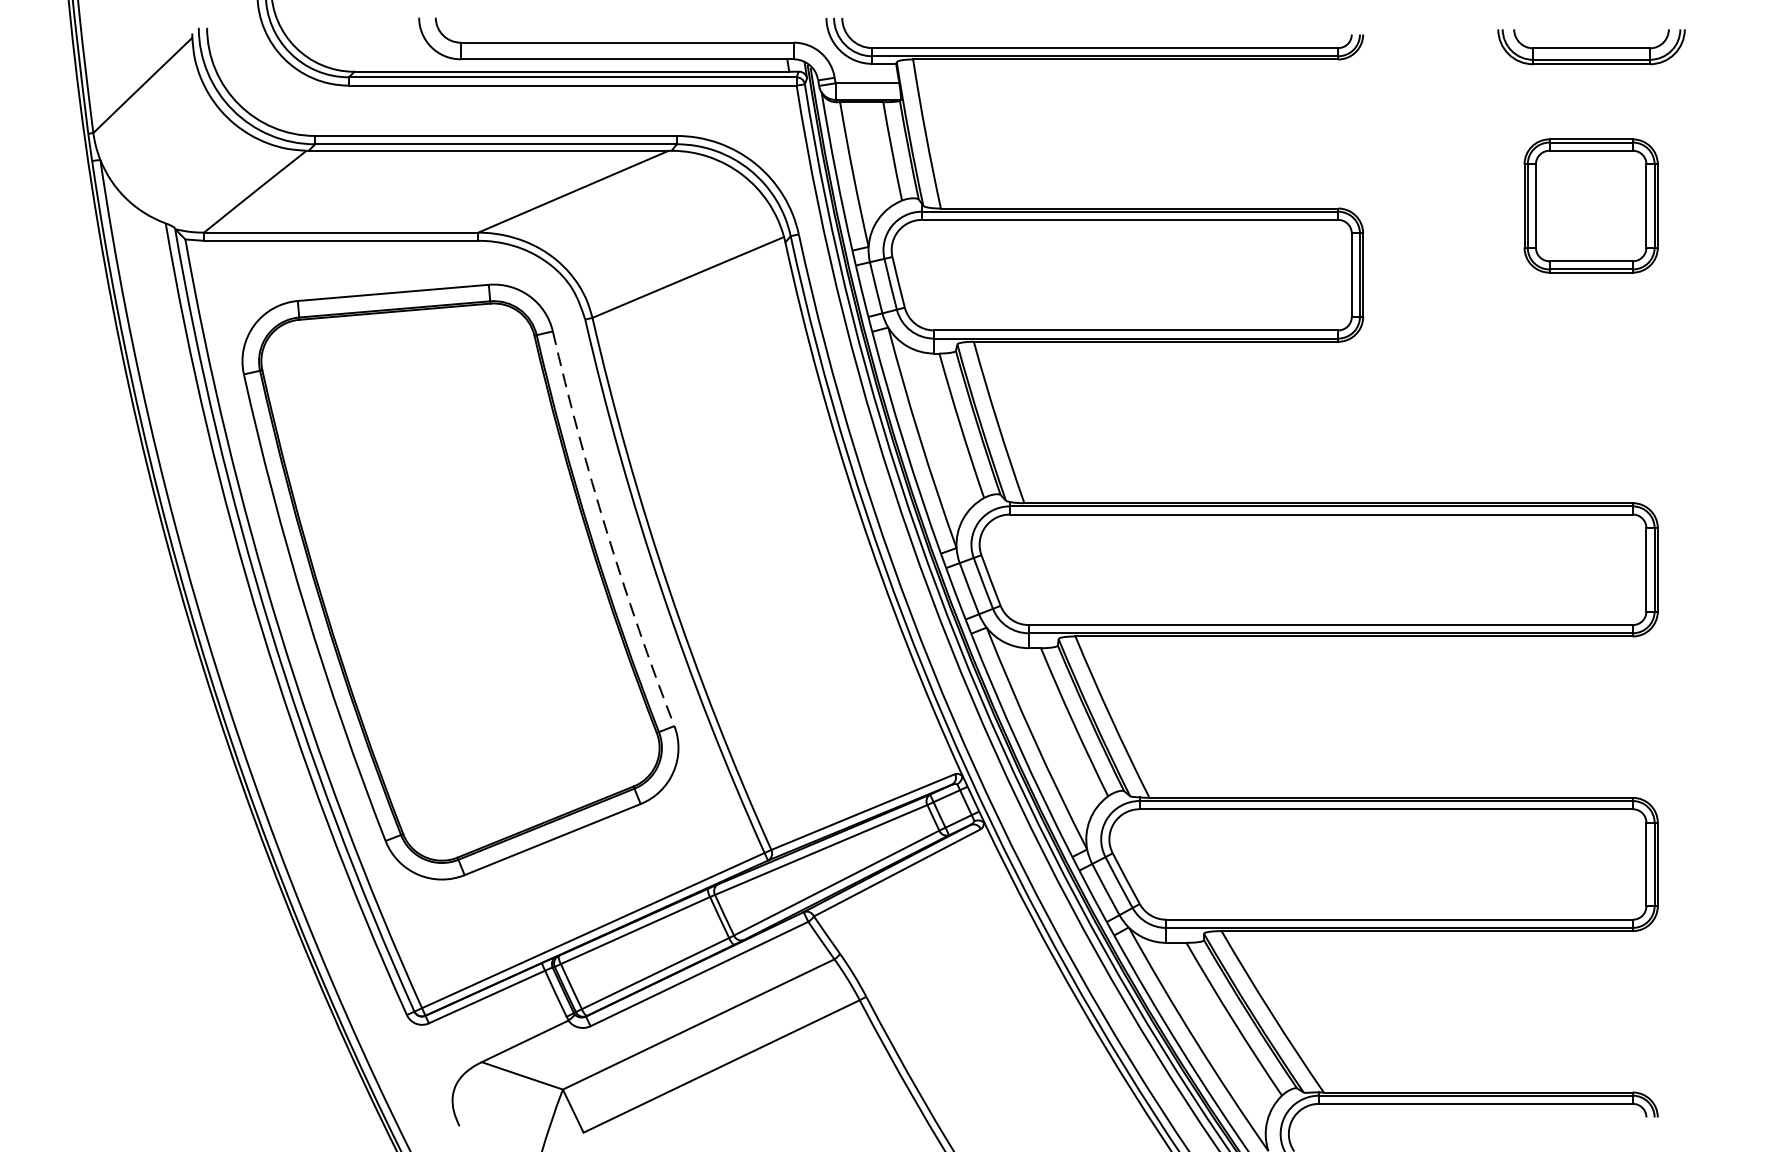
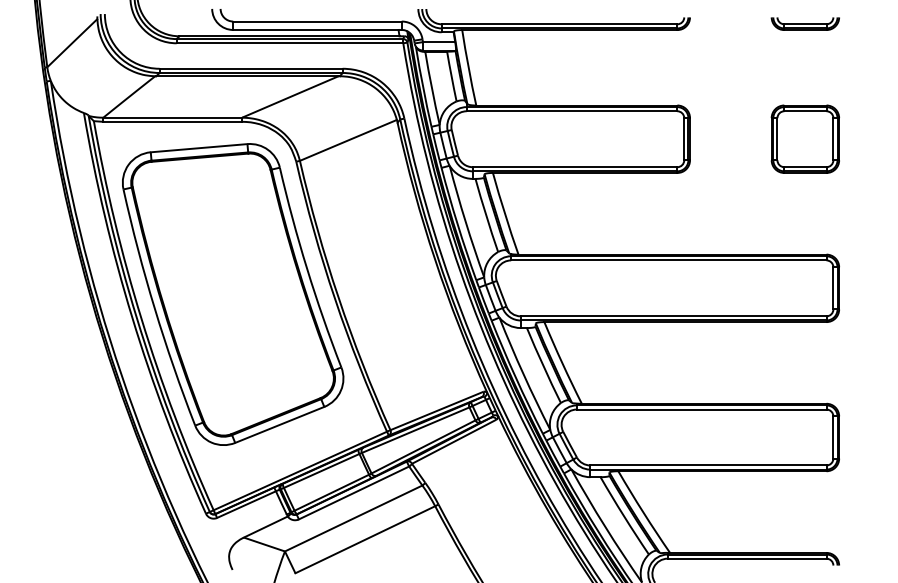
part: (1589, 46) -> (804, 23), size x0.71
part: (1589, 204) -> (804, 138), moved
arc: (607, 530) -> (307, 268), dashed -> solid

